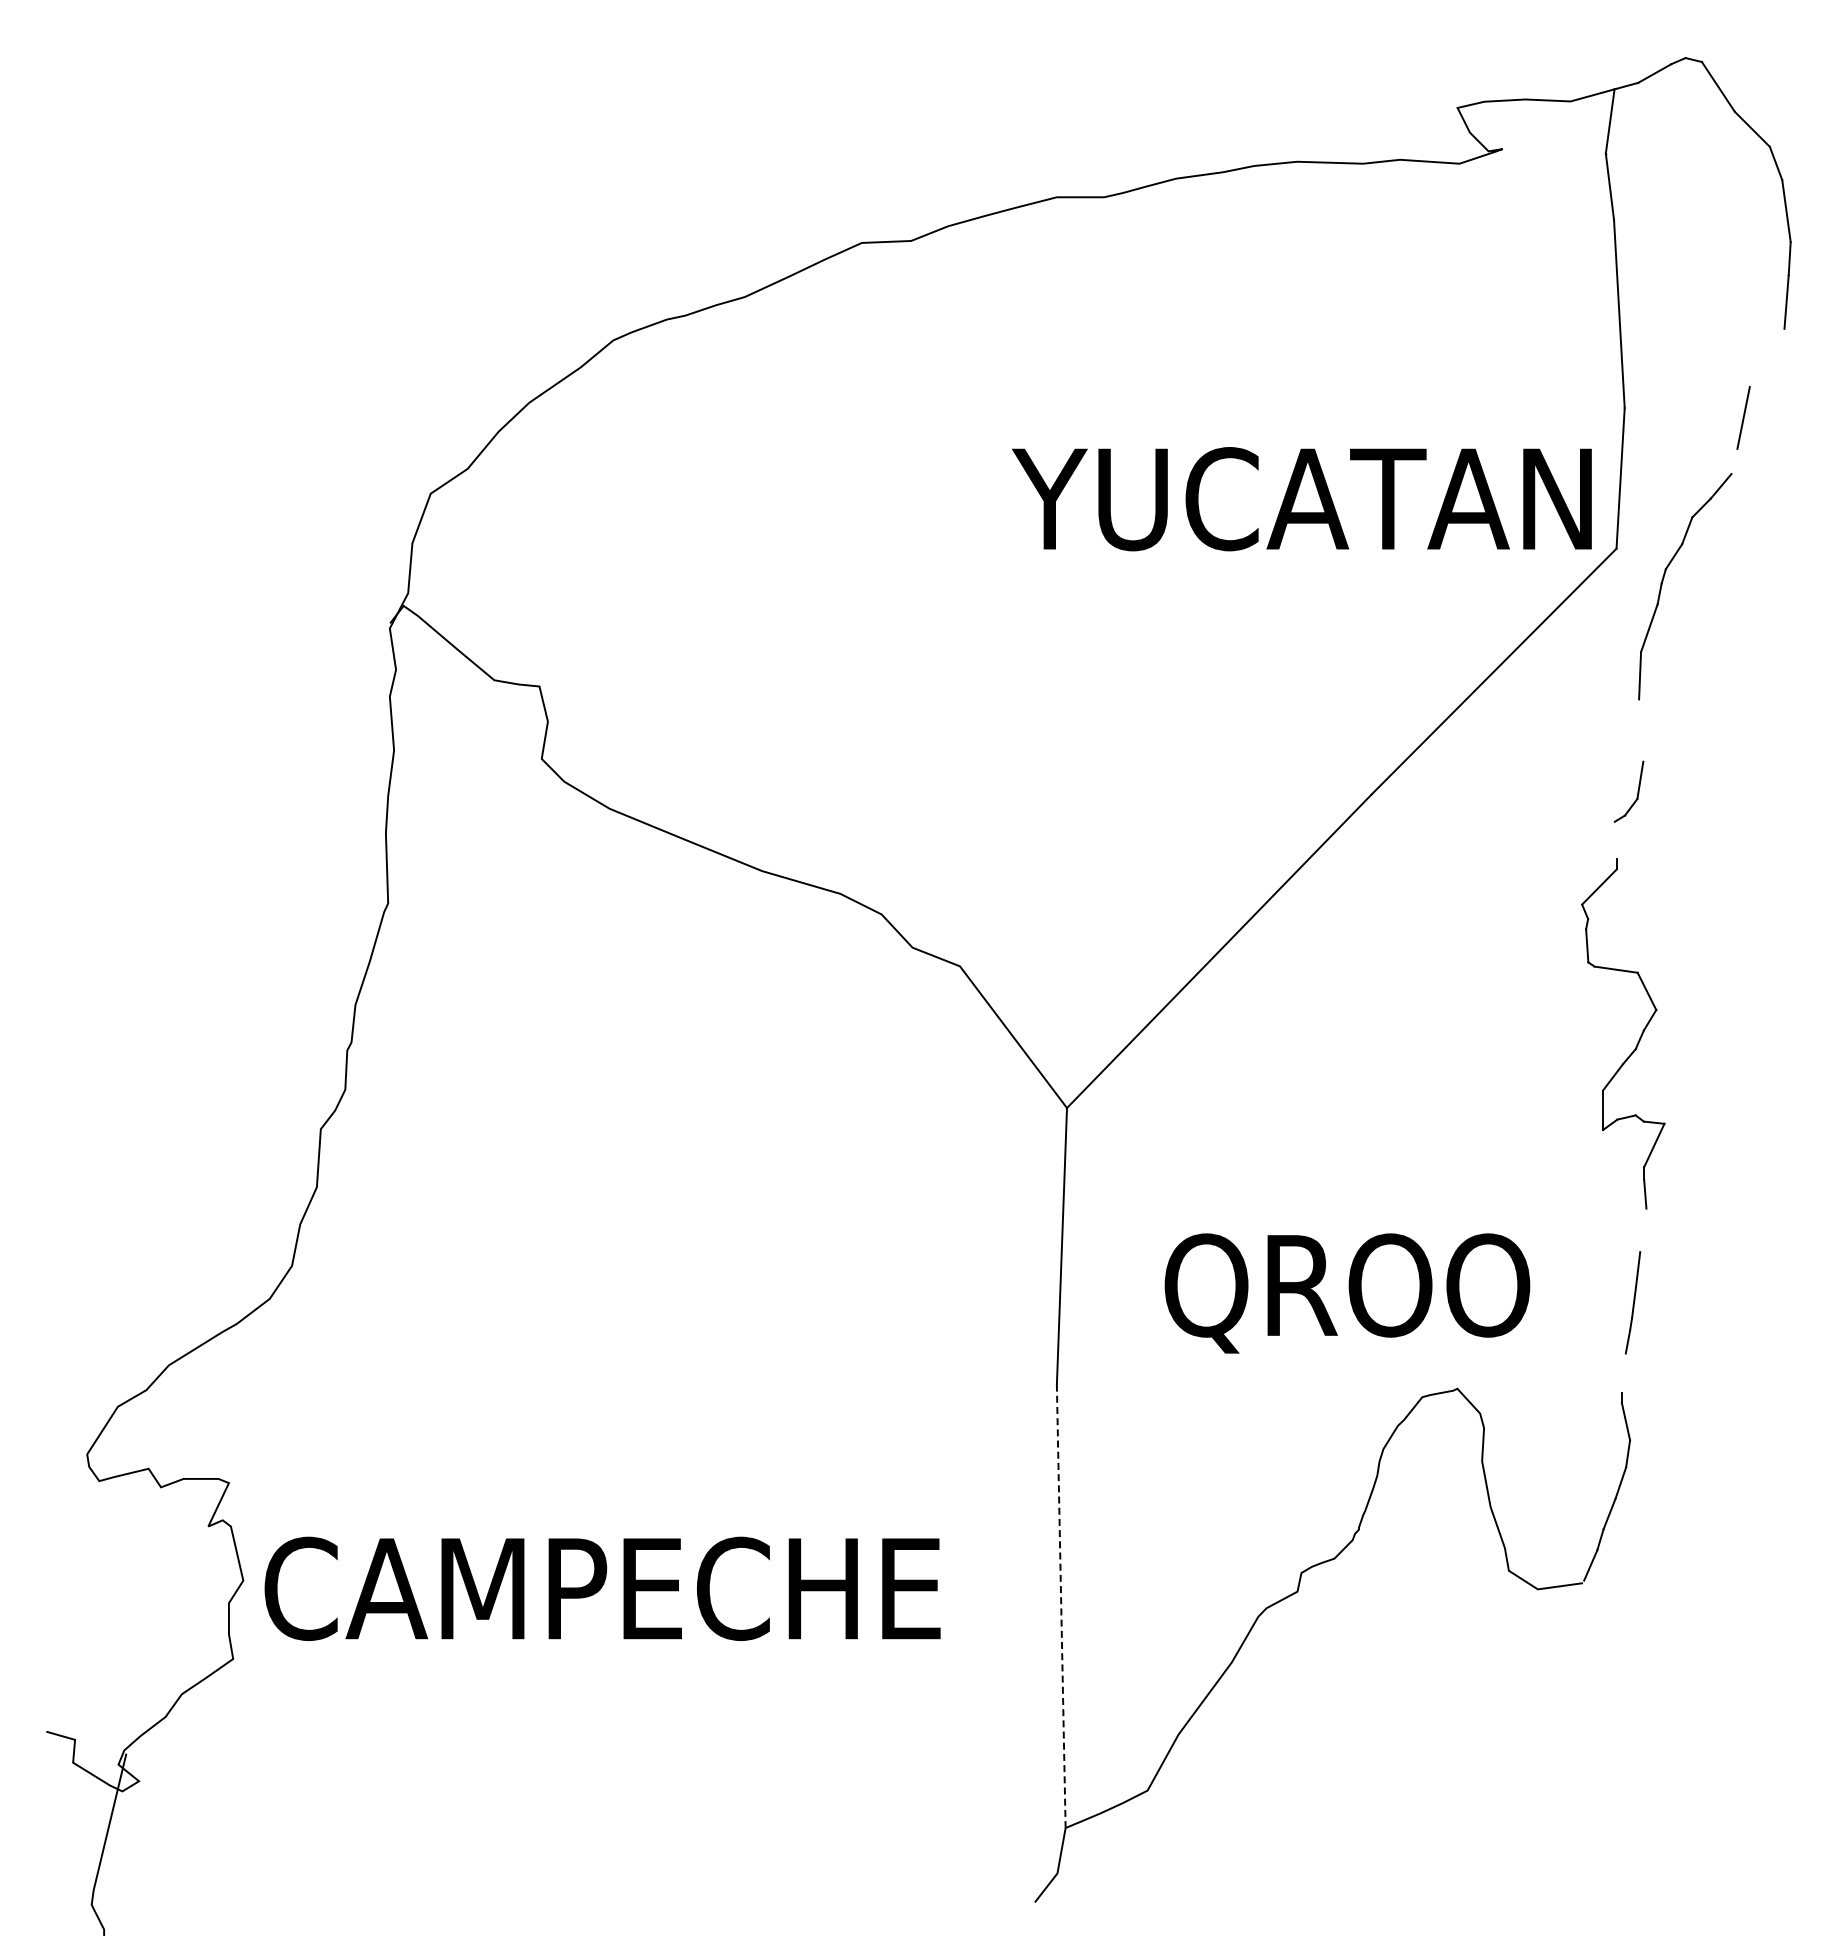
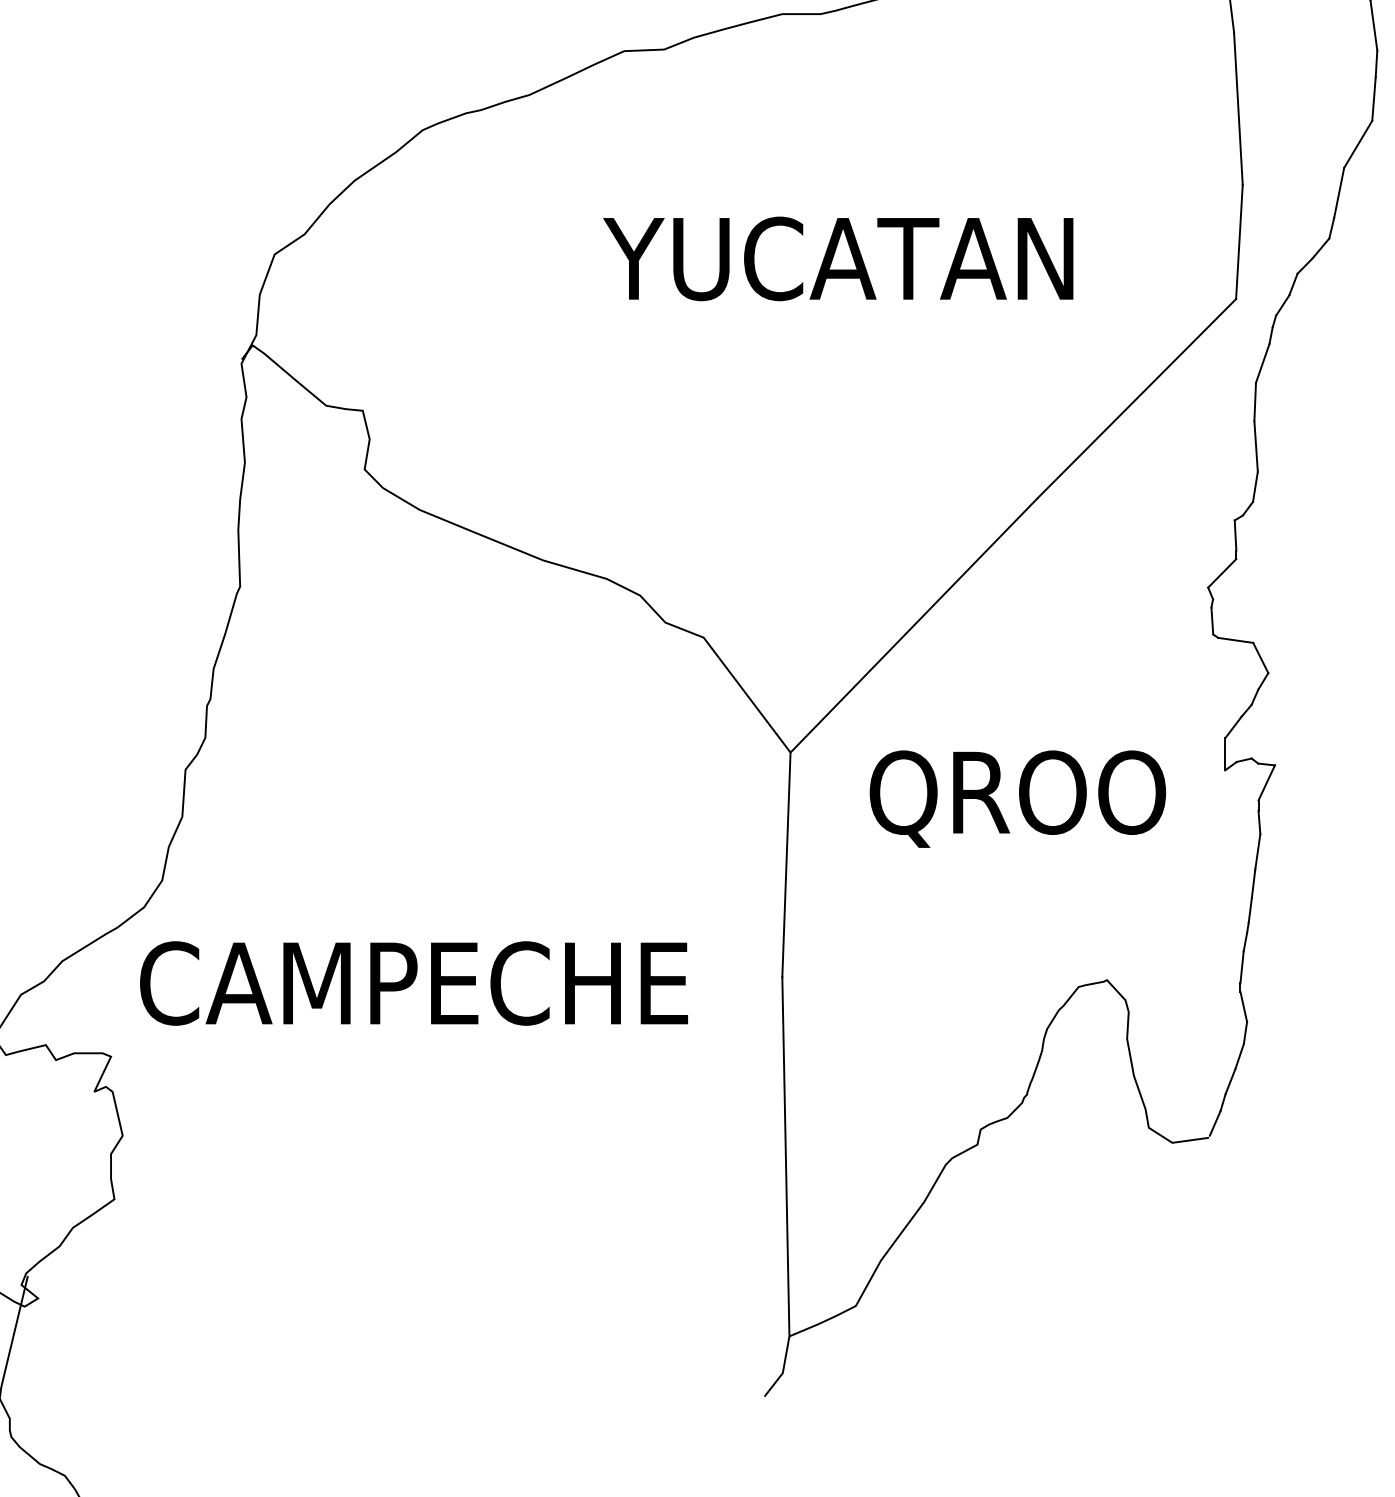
line: (1766, 357) -> (1357, 144), added
line: (1734, 461) -> (1331, 228), added
text: (1301, 499) -> (837, 259), moved
line: (1641, 730) -> (1256, 446), added
line: (1615, 839) -> (1235, 534), added
line: (1643, 1230) -> (1257, 851), added
text: (1347, 1293) -> (1017, 799), moved
line: (1623, 1372) -> (1241, 967), added
text: (602, 1588) -> (413, 983), moved
line: (1061, 1606) -> (786, 1156), dashed -> solid

